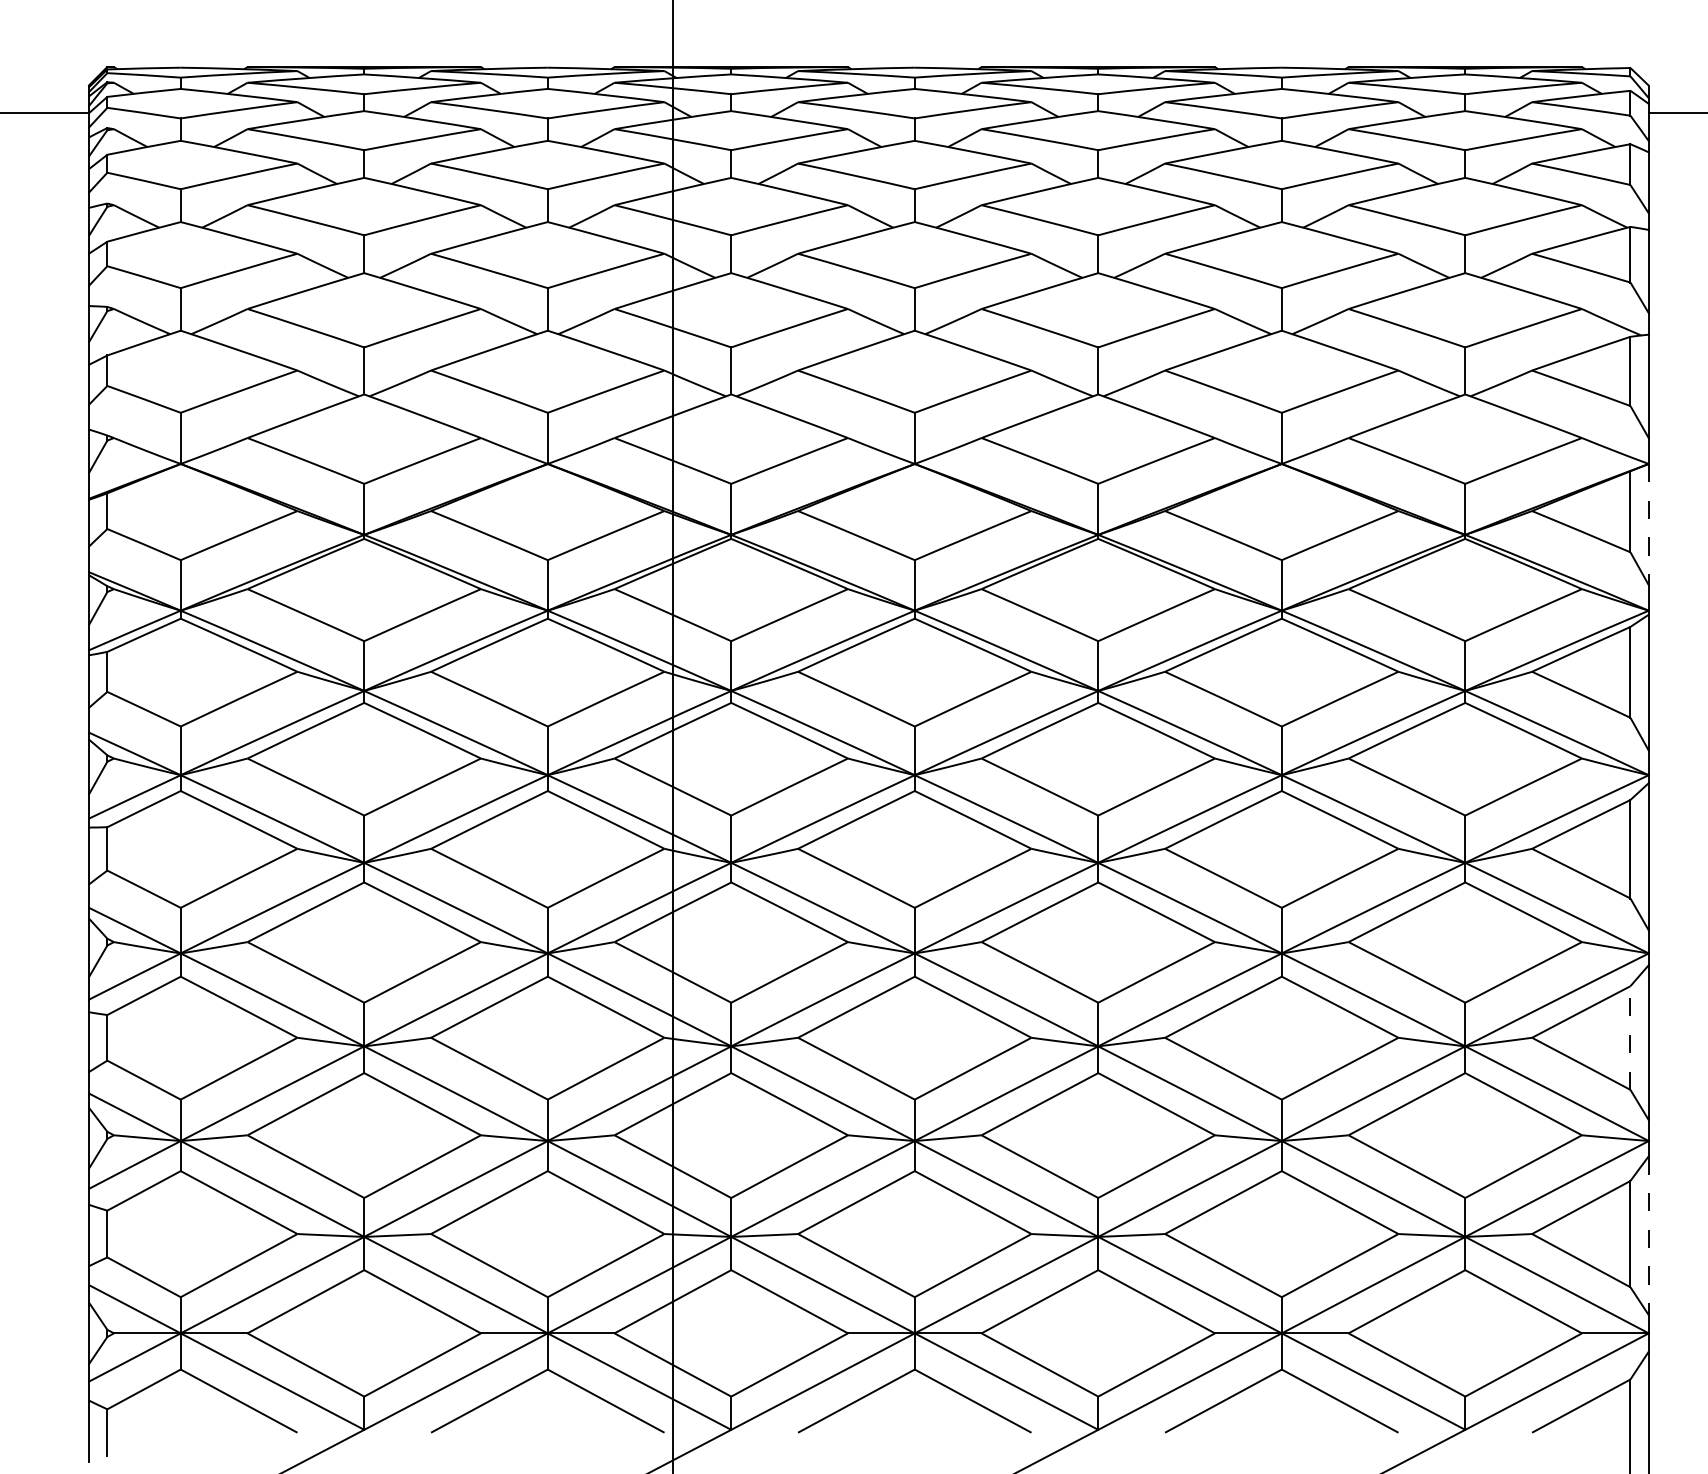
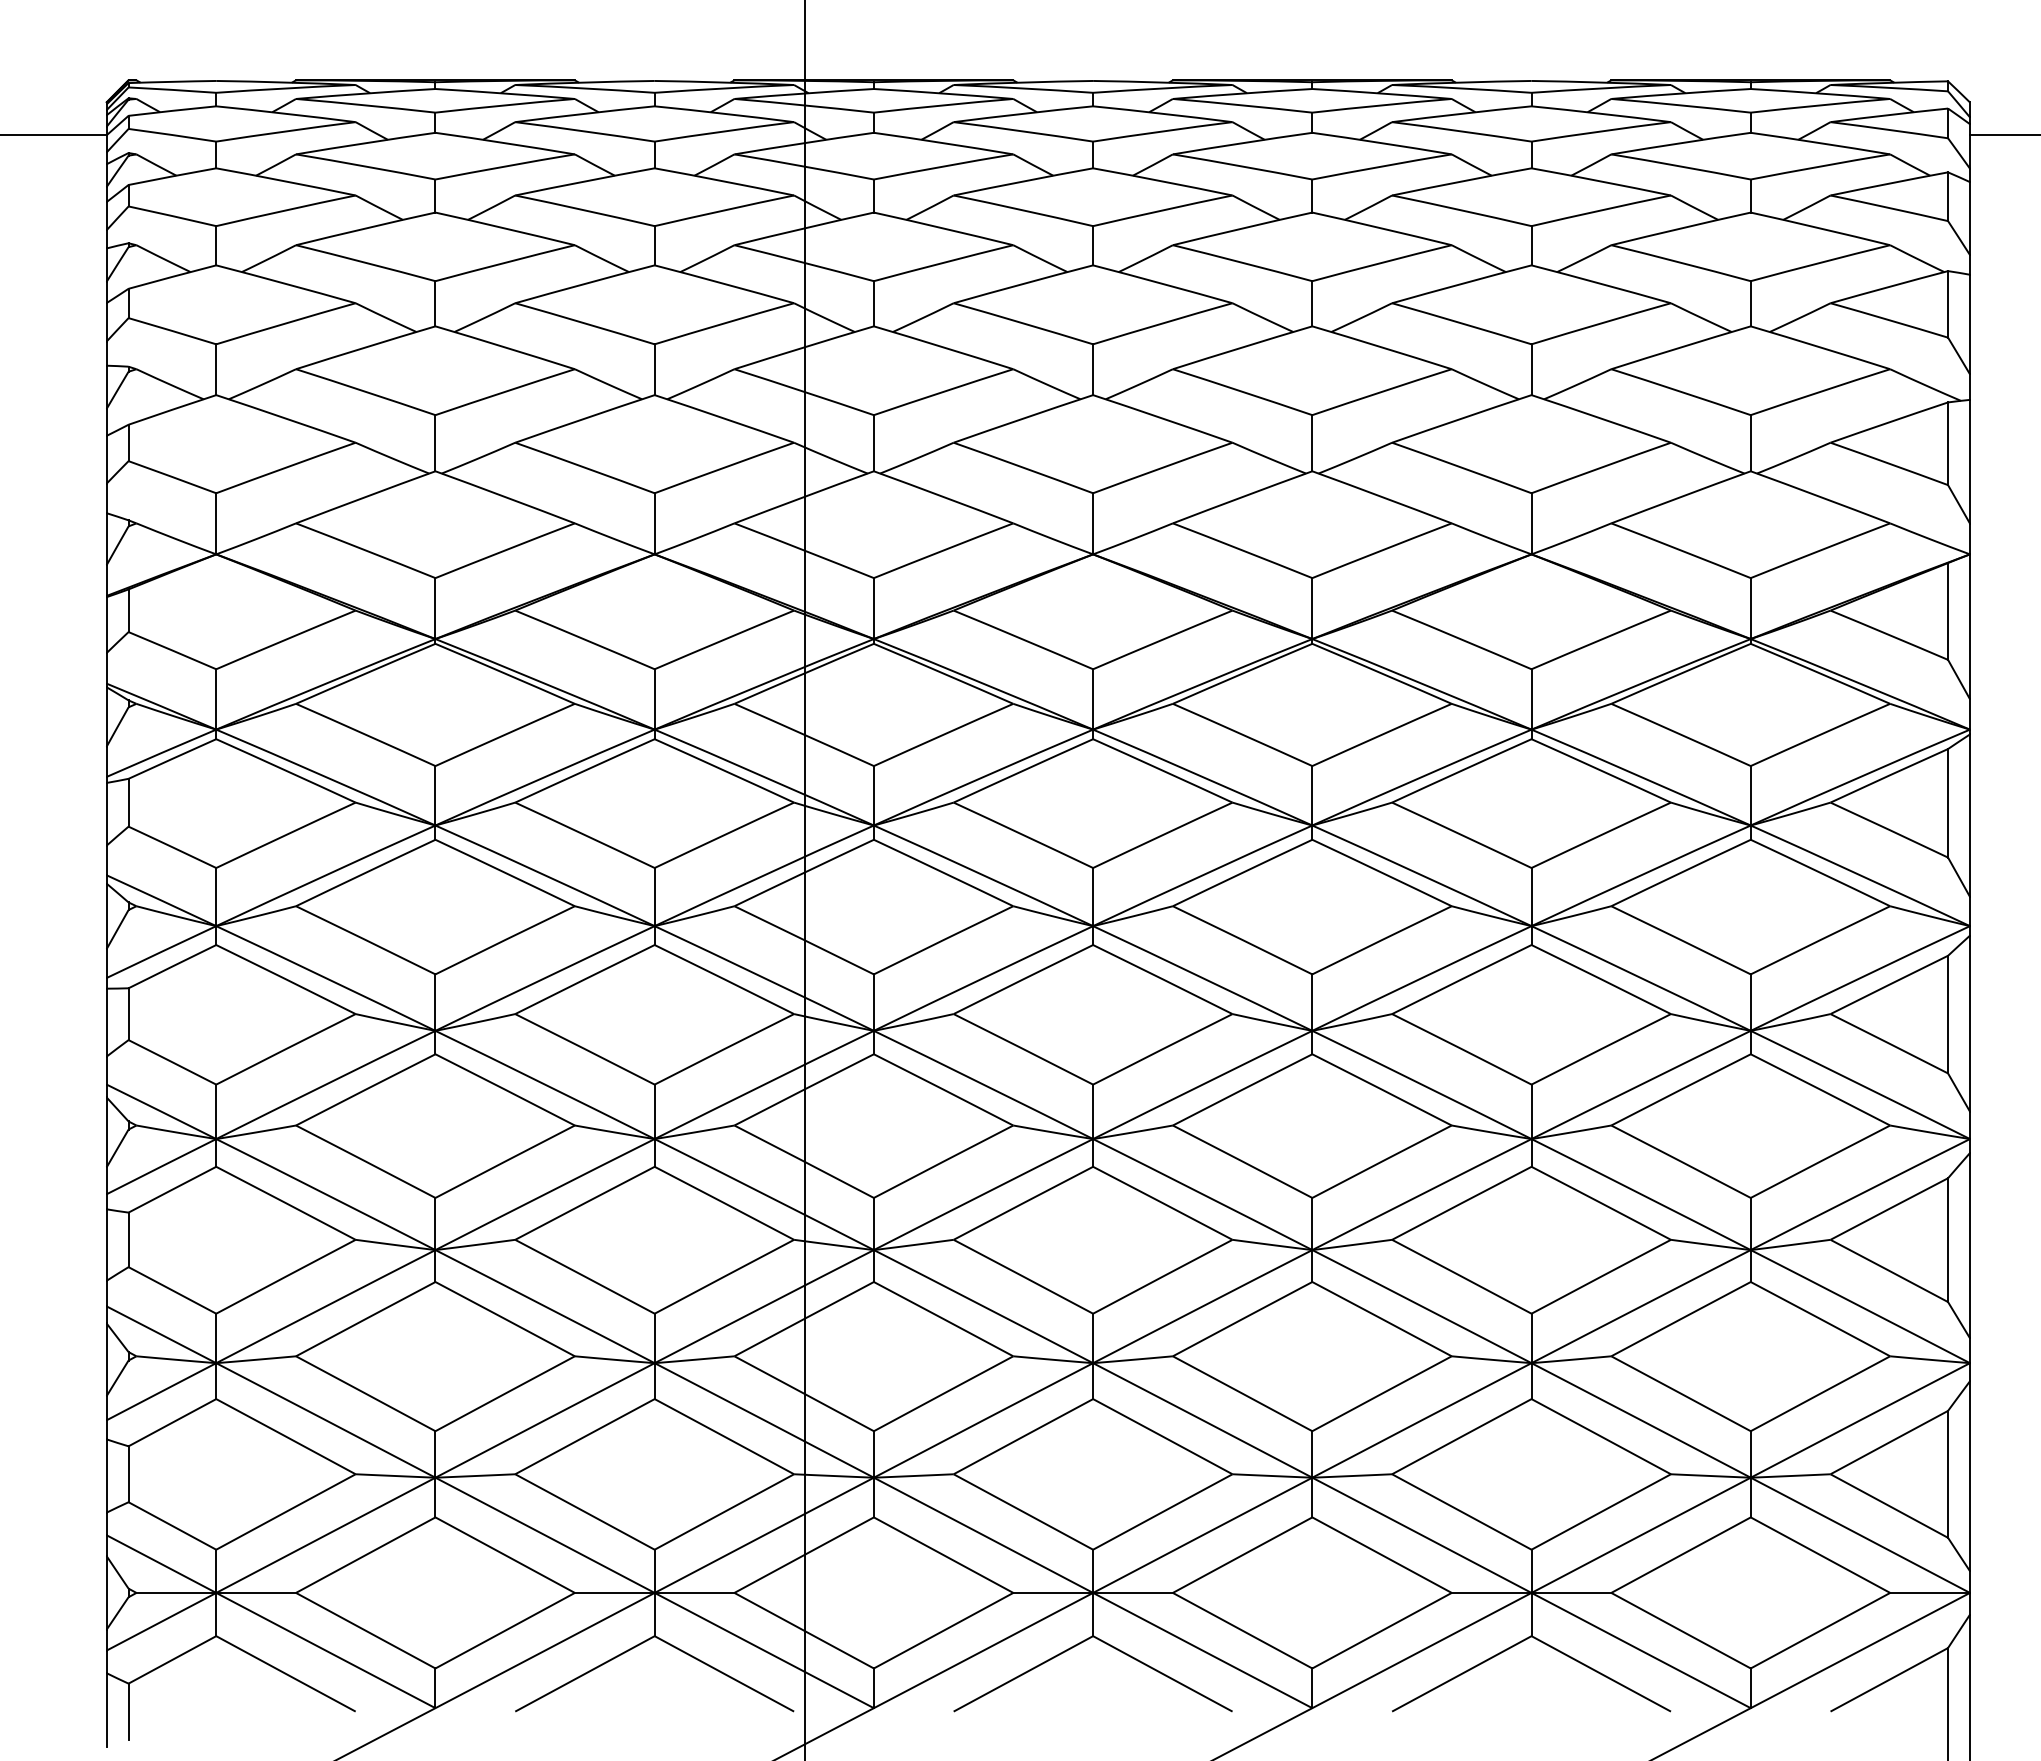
line: (1648, 525) -> (1969, 627), dashed -> solid
line: (1630, 1038) -> (1948, 1240), dashed -> solid
line: (1648, 1235) -> (1969, 1476), dashed -> solid

